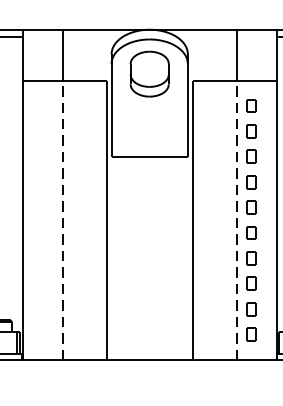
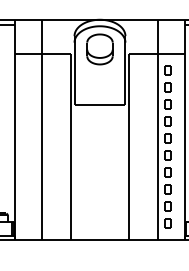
line: (62, 219) -> (41, 146), dashed -> solid
line: (237, 219) -> (158, 146), dashed -> solid

